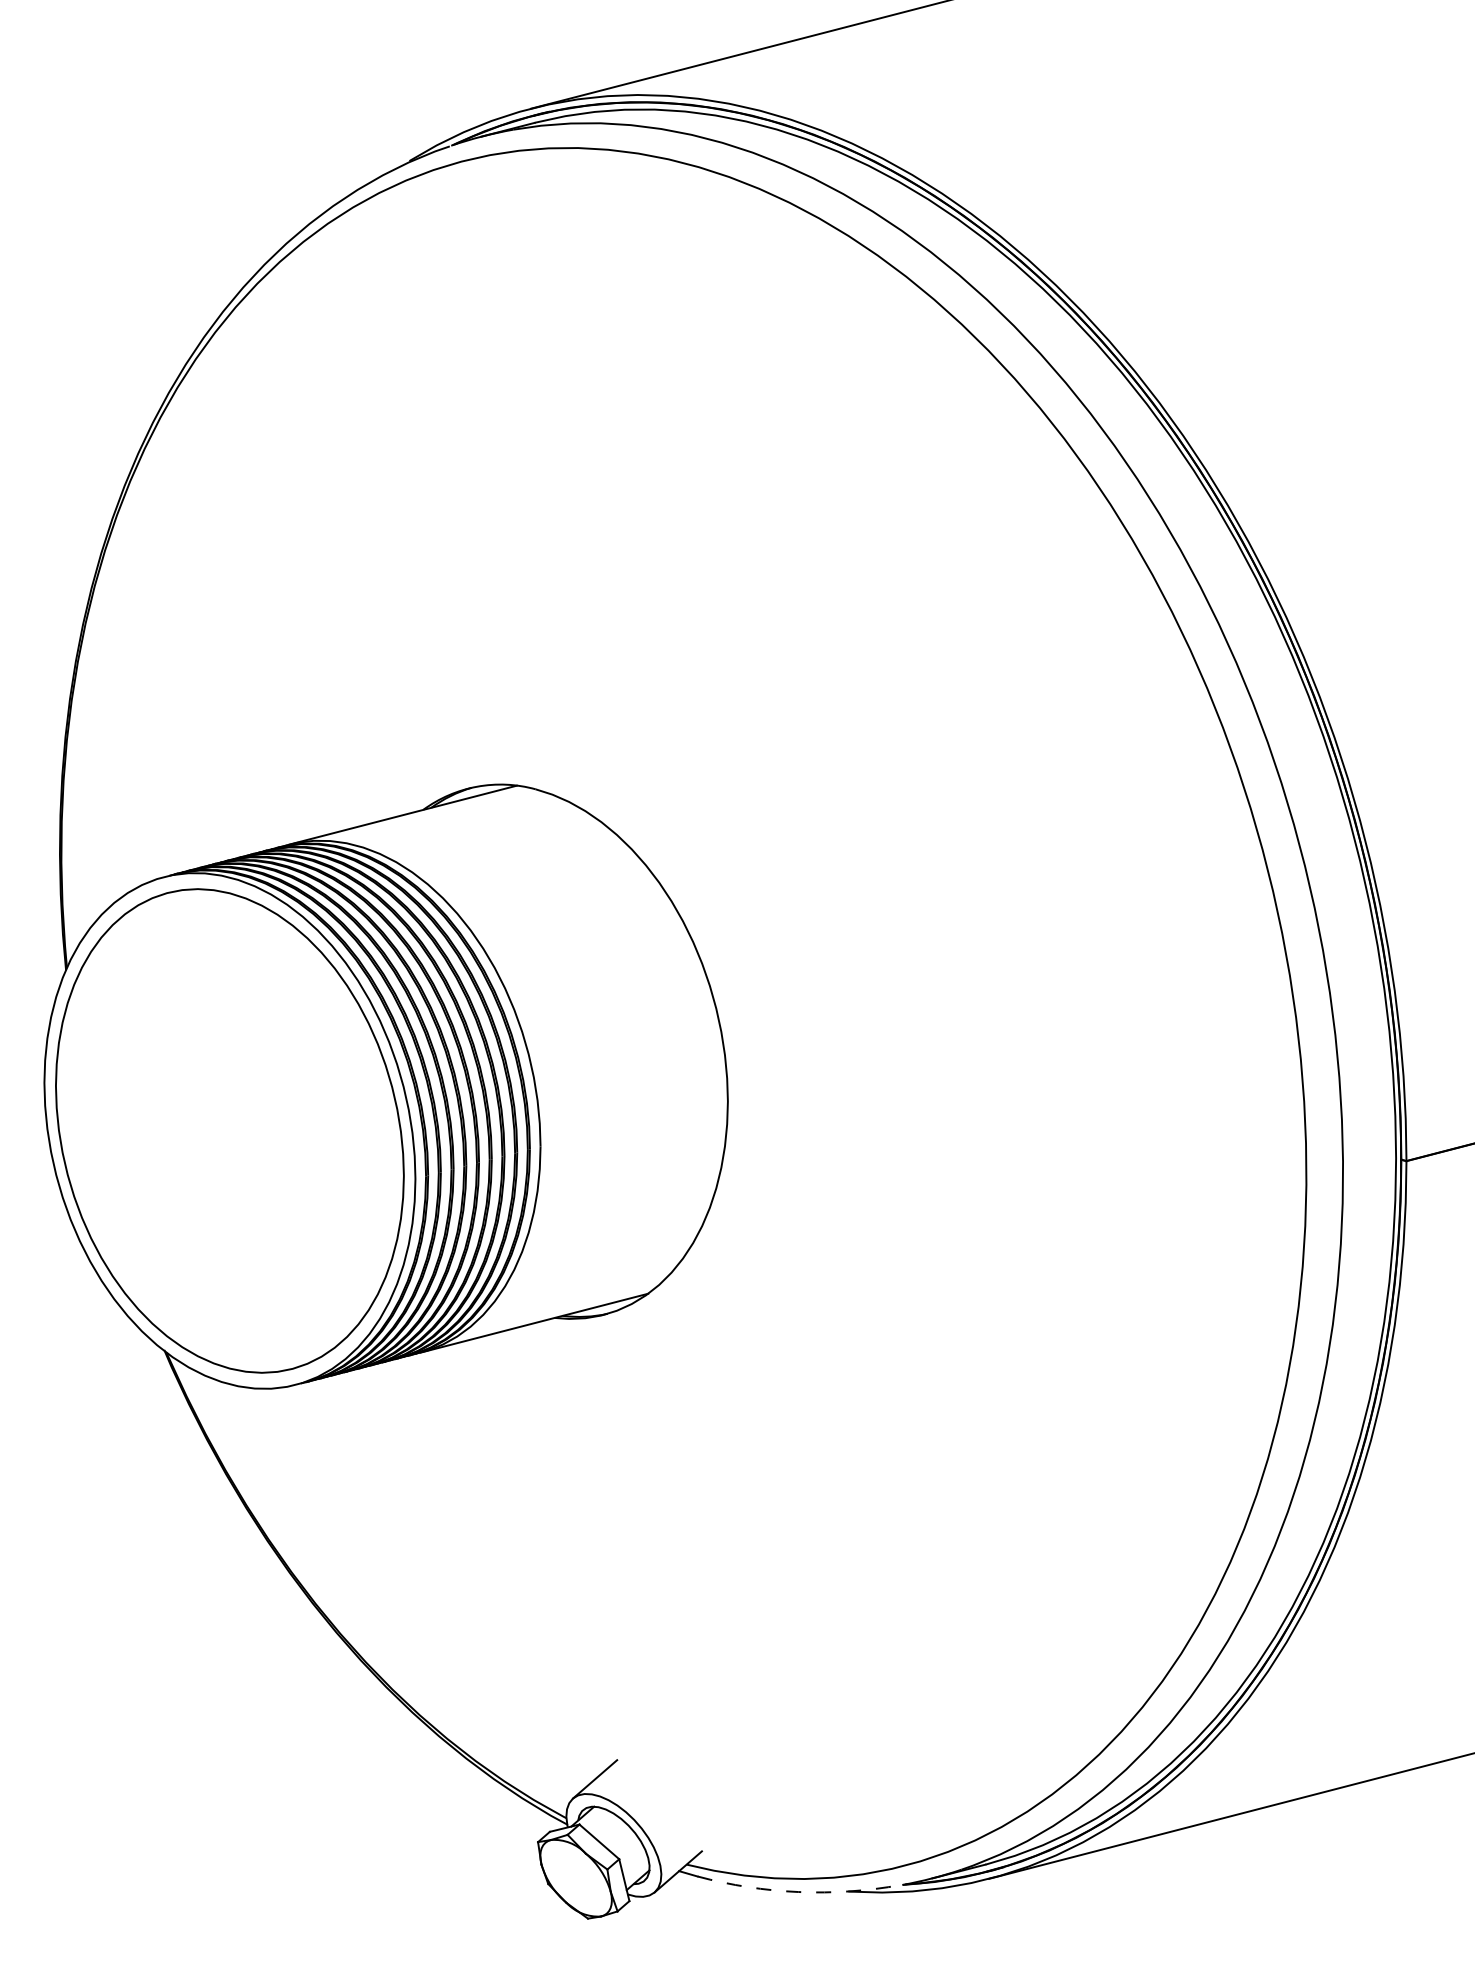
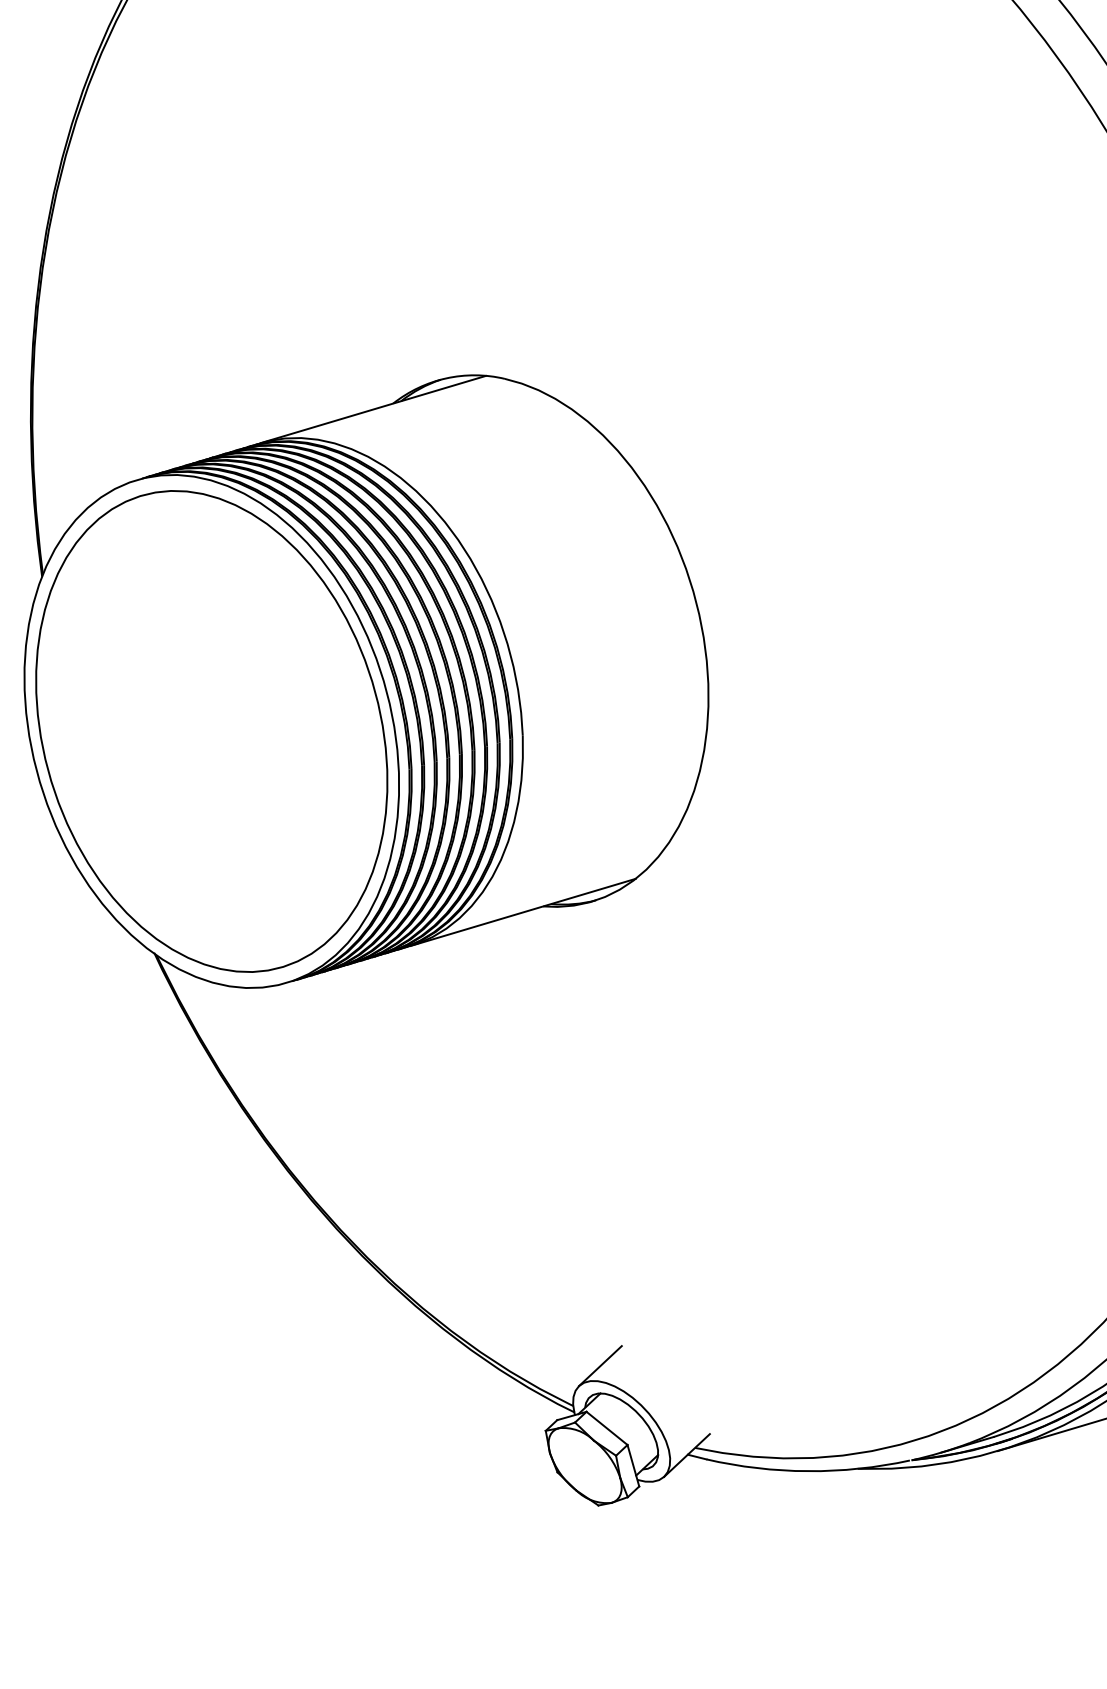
arc: (798, 1892) -> (807, 1471), dashed -> solid

